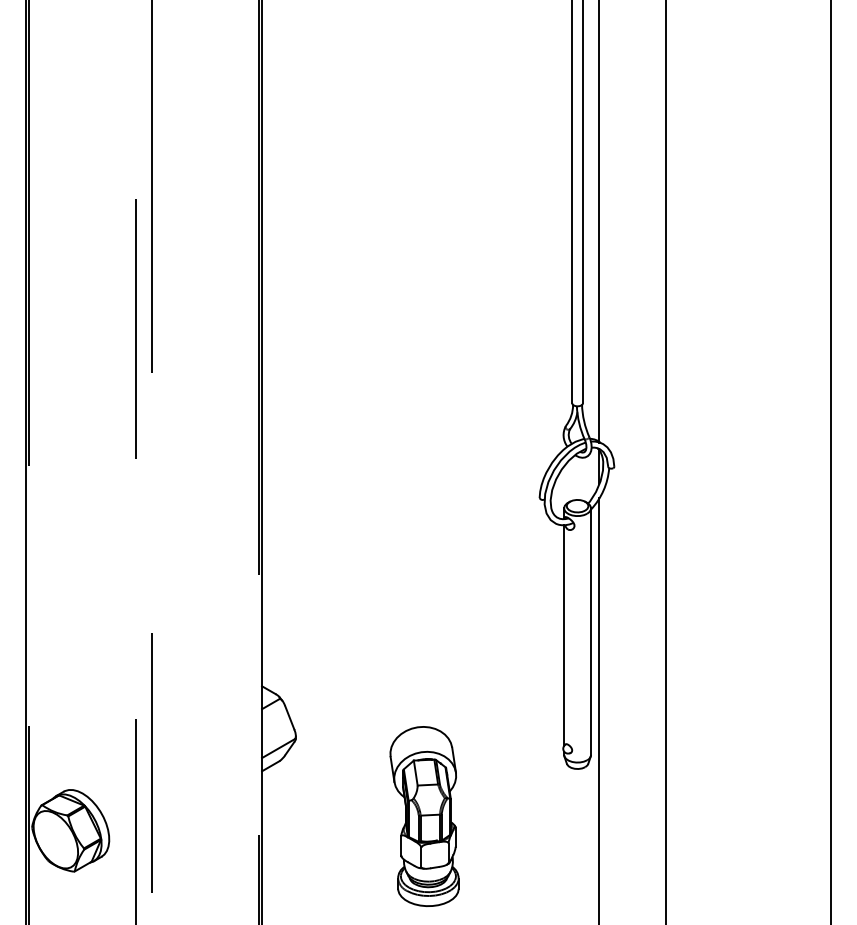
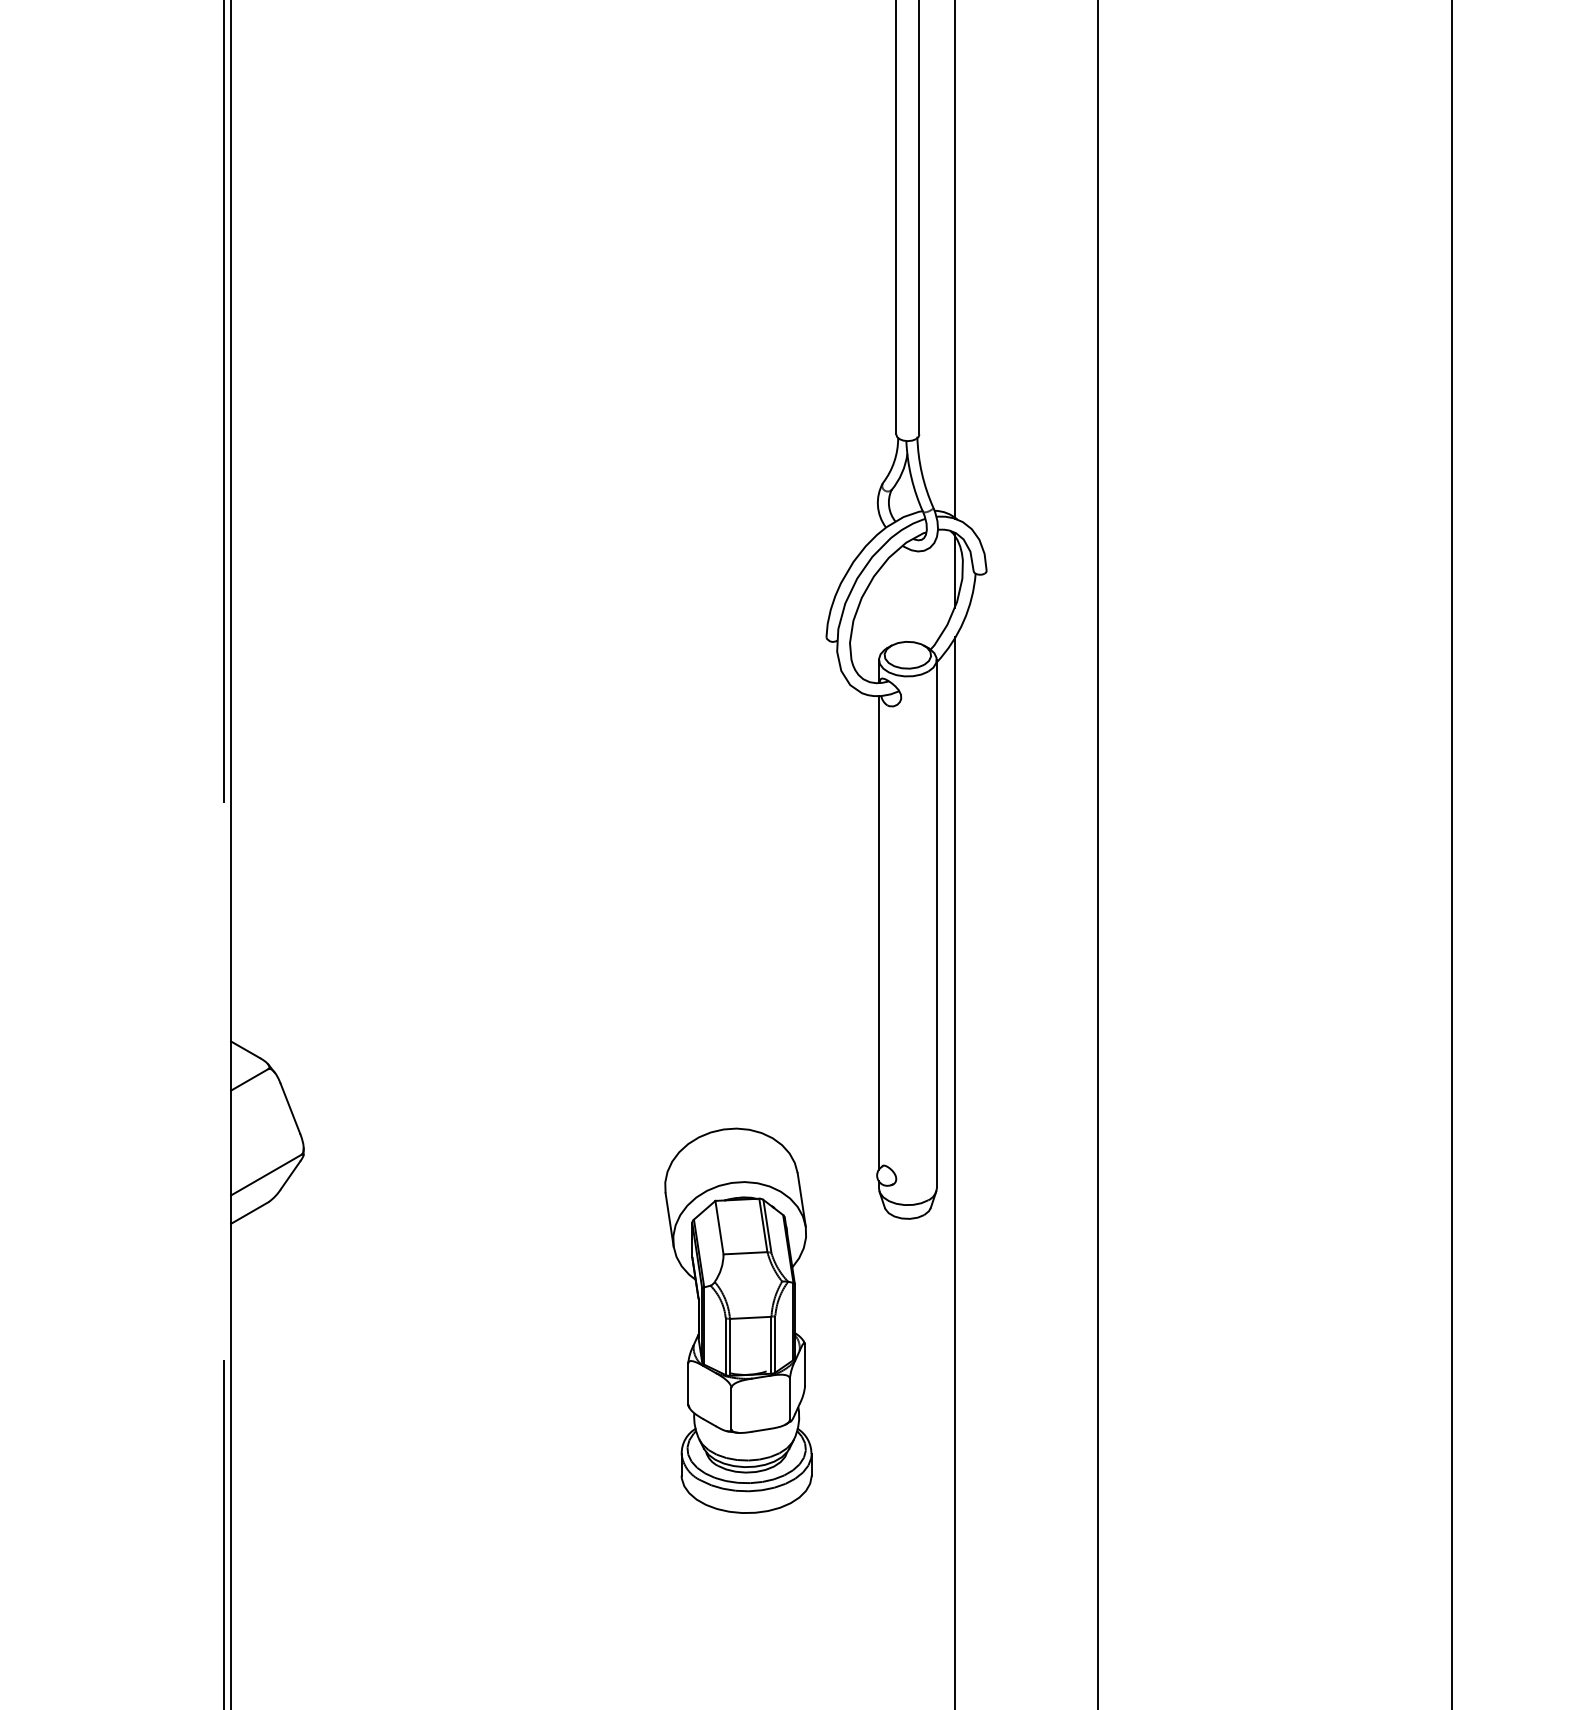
part: (424, 816) -> (738, 1320), moved

